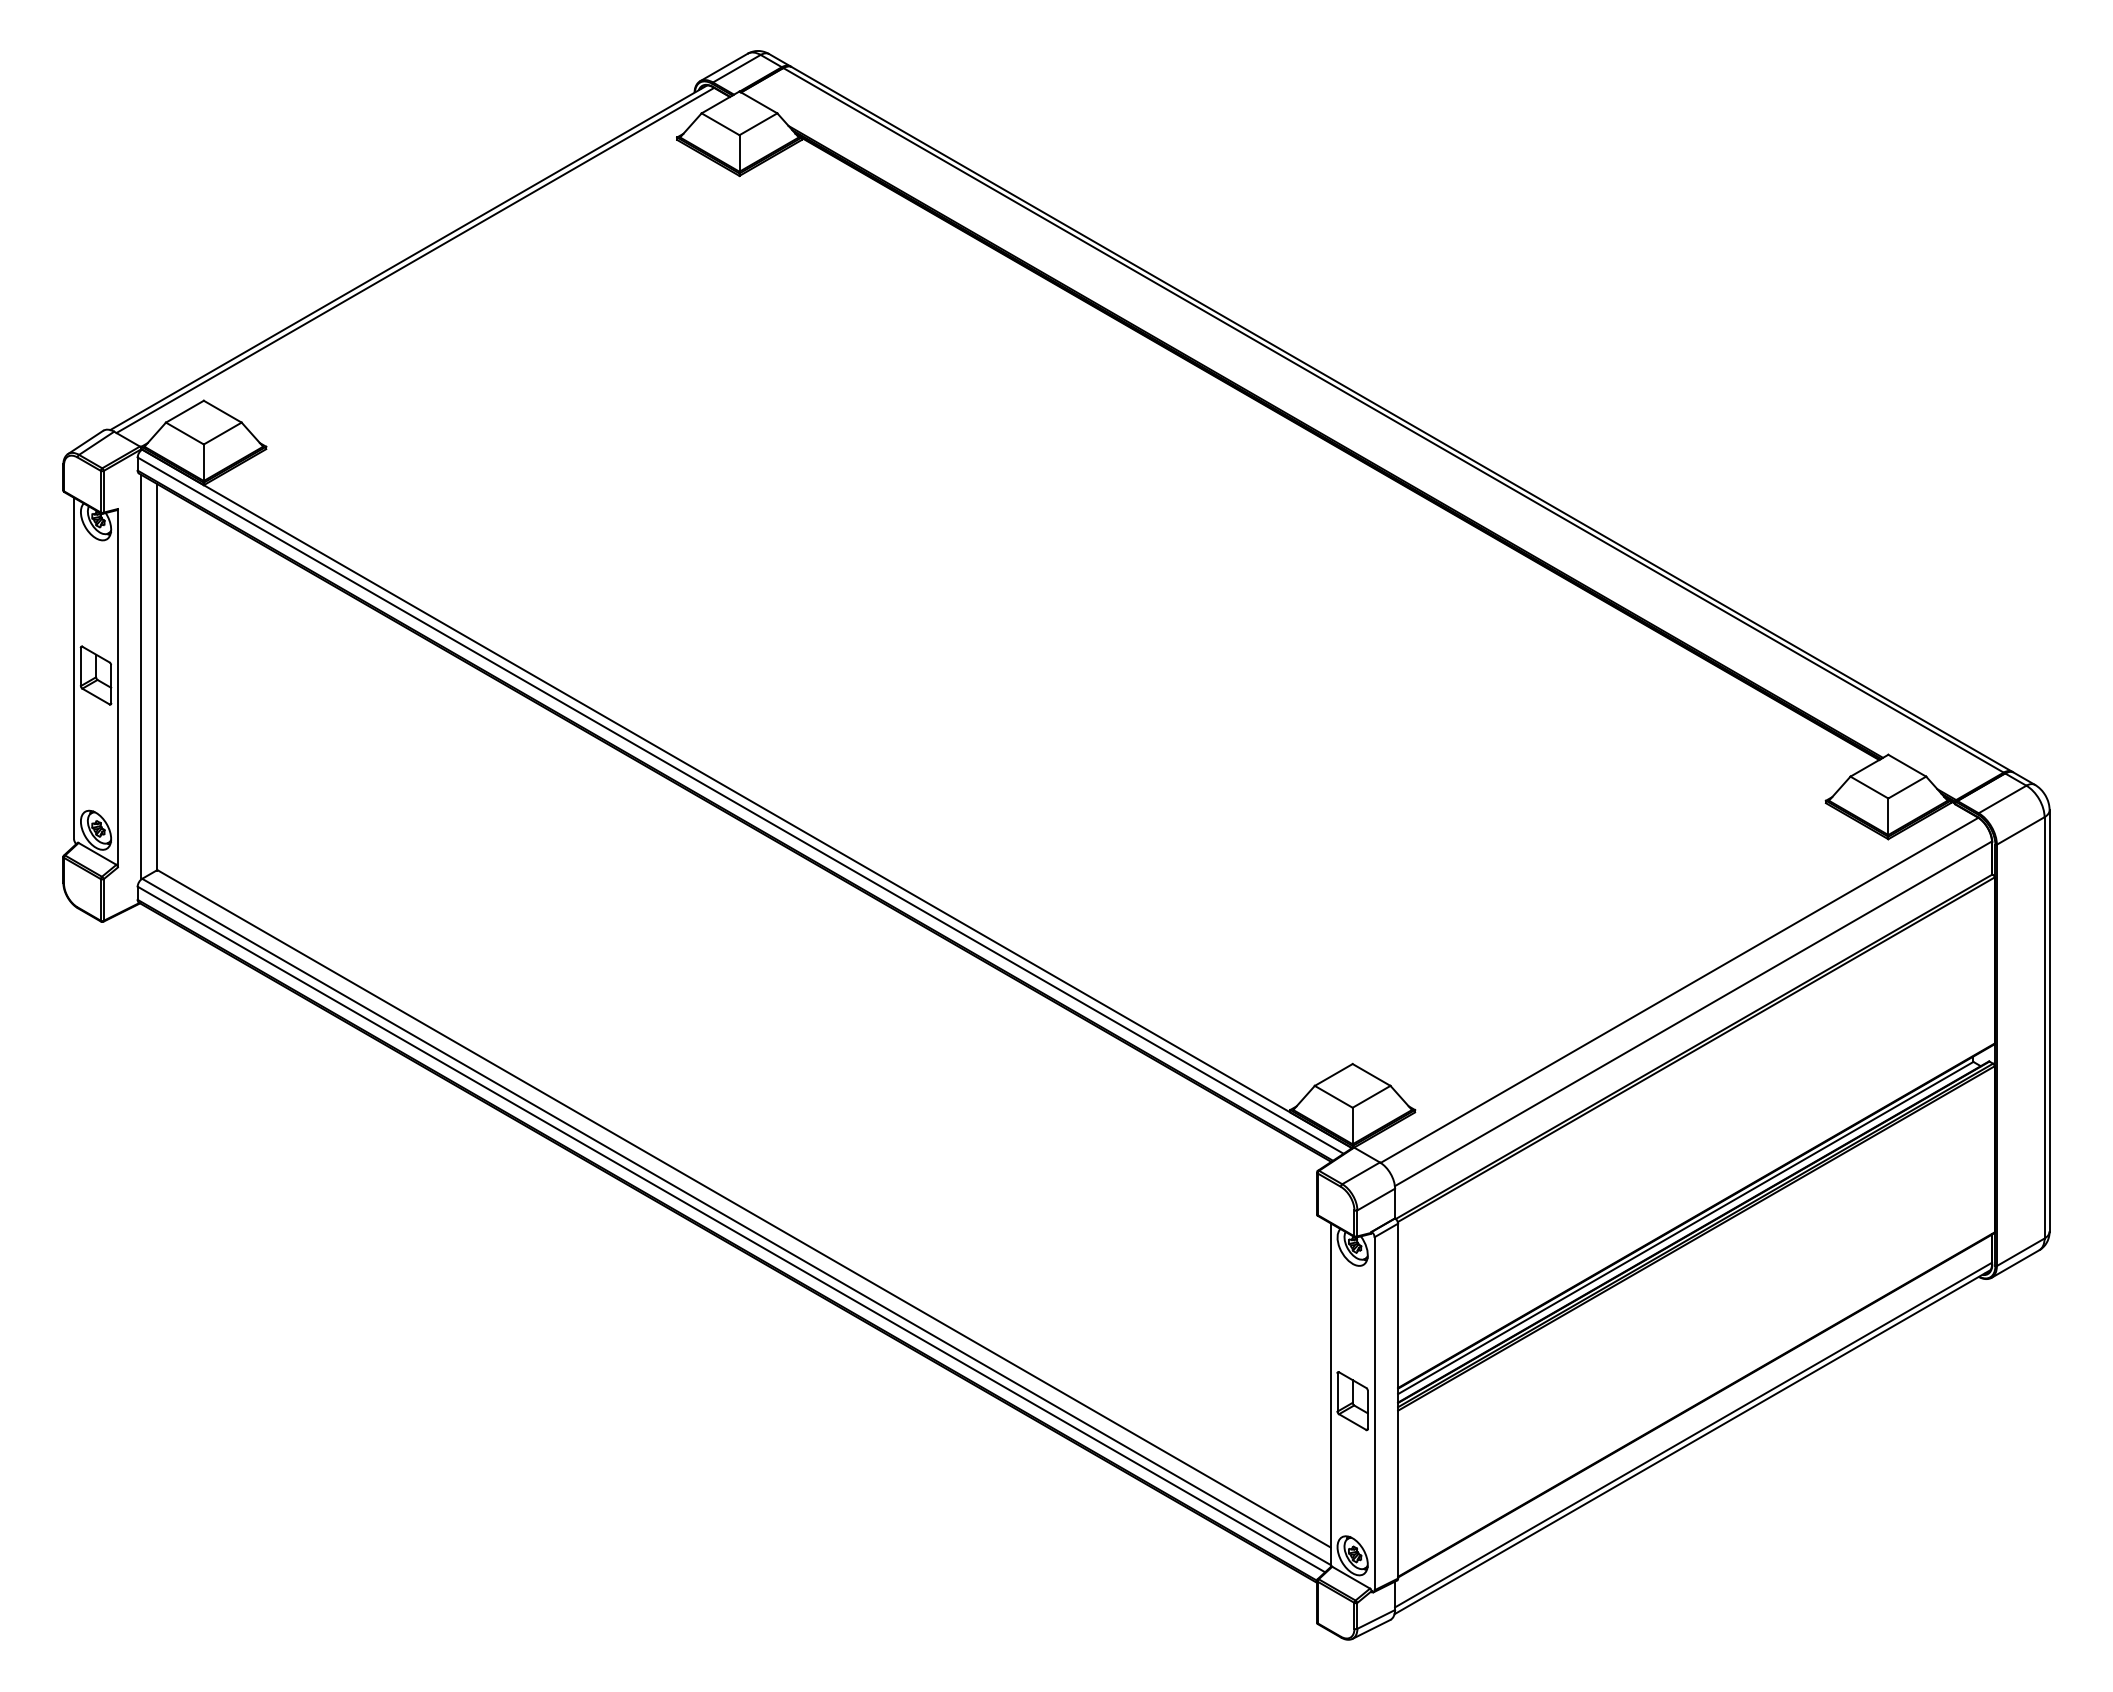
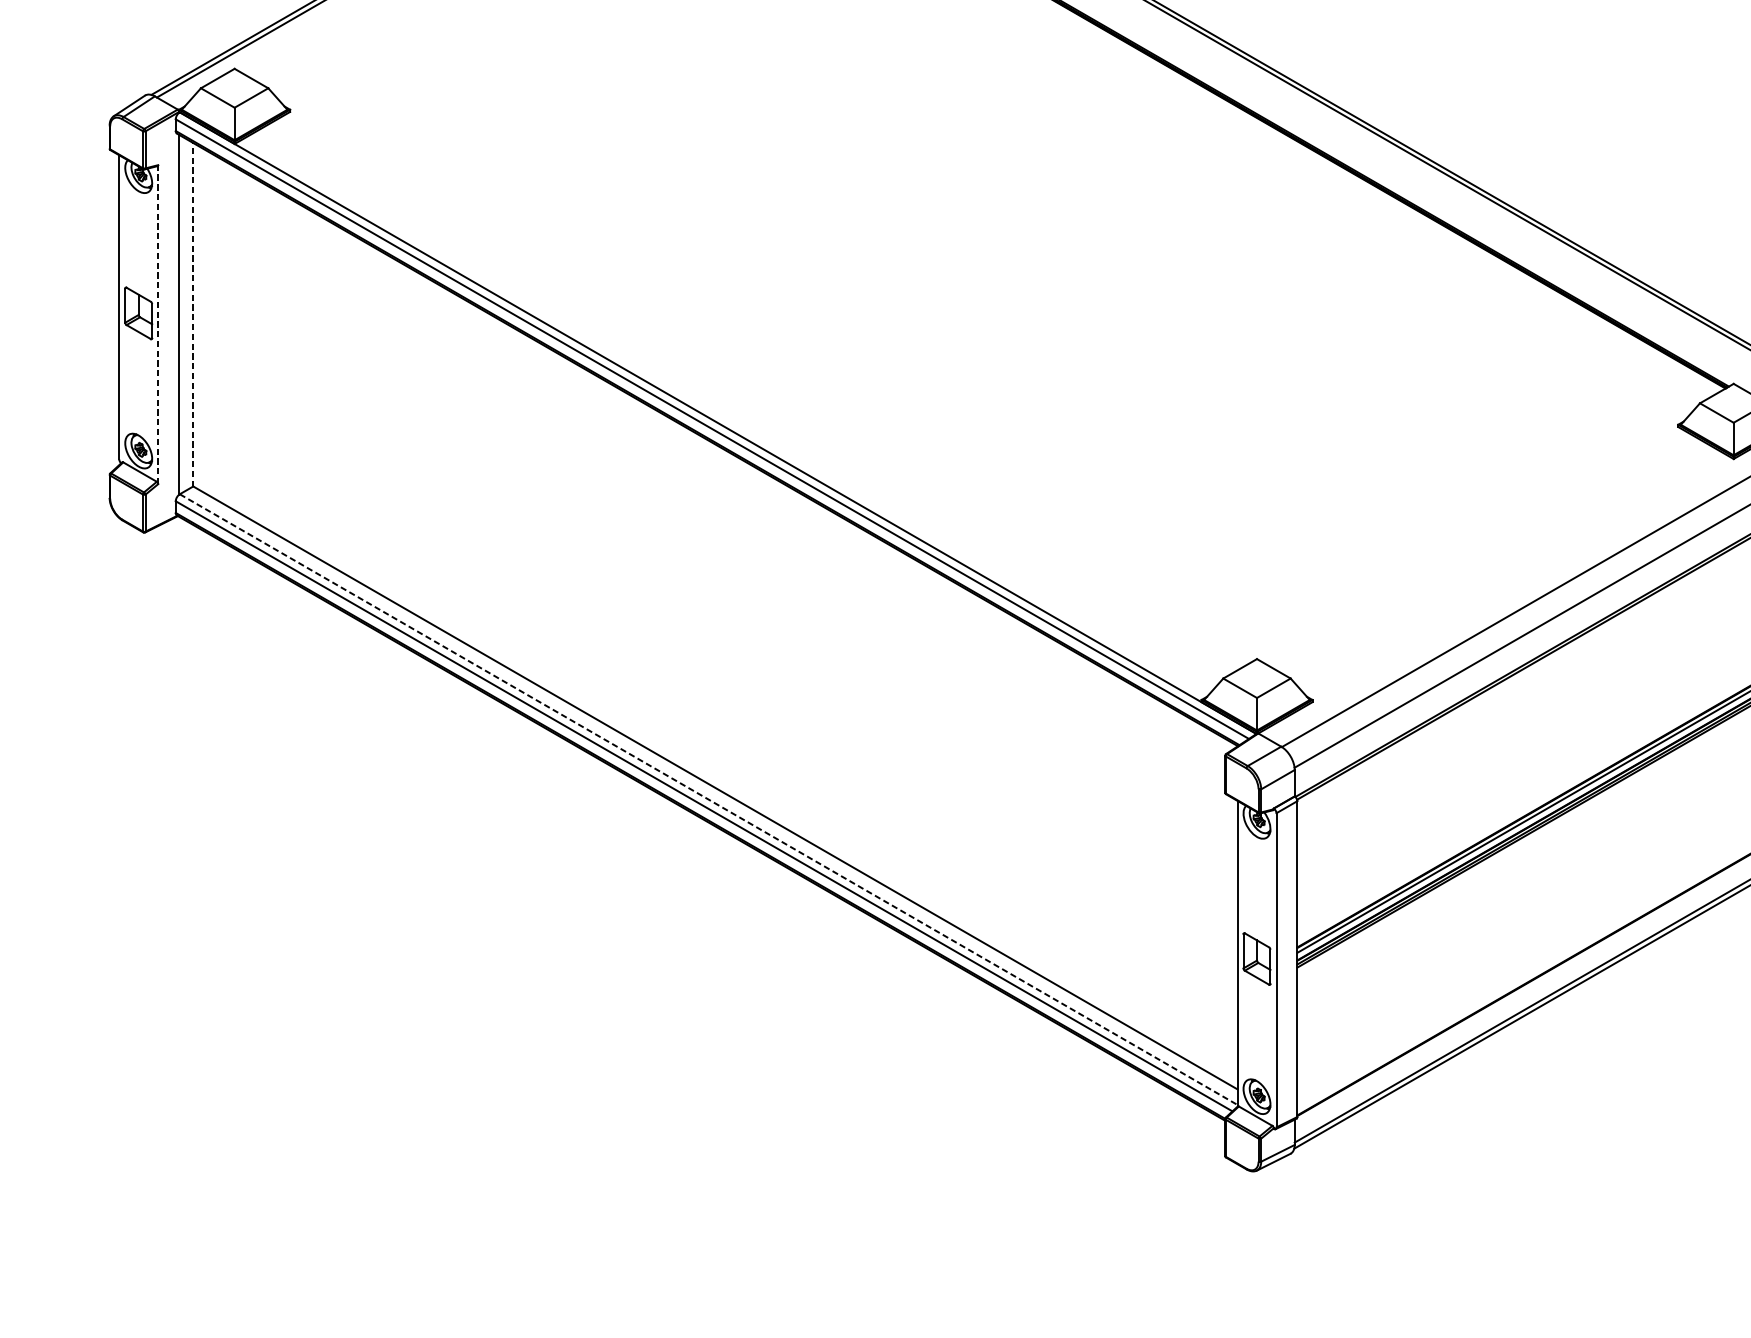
line: (156, 676) -> (192, 314), solid -> dashed
line: (117, 687) -> (157, 324), solid -> dashed
line: (736, 1222) -> (708, 800), solid -> dashed

